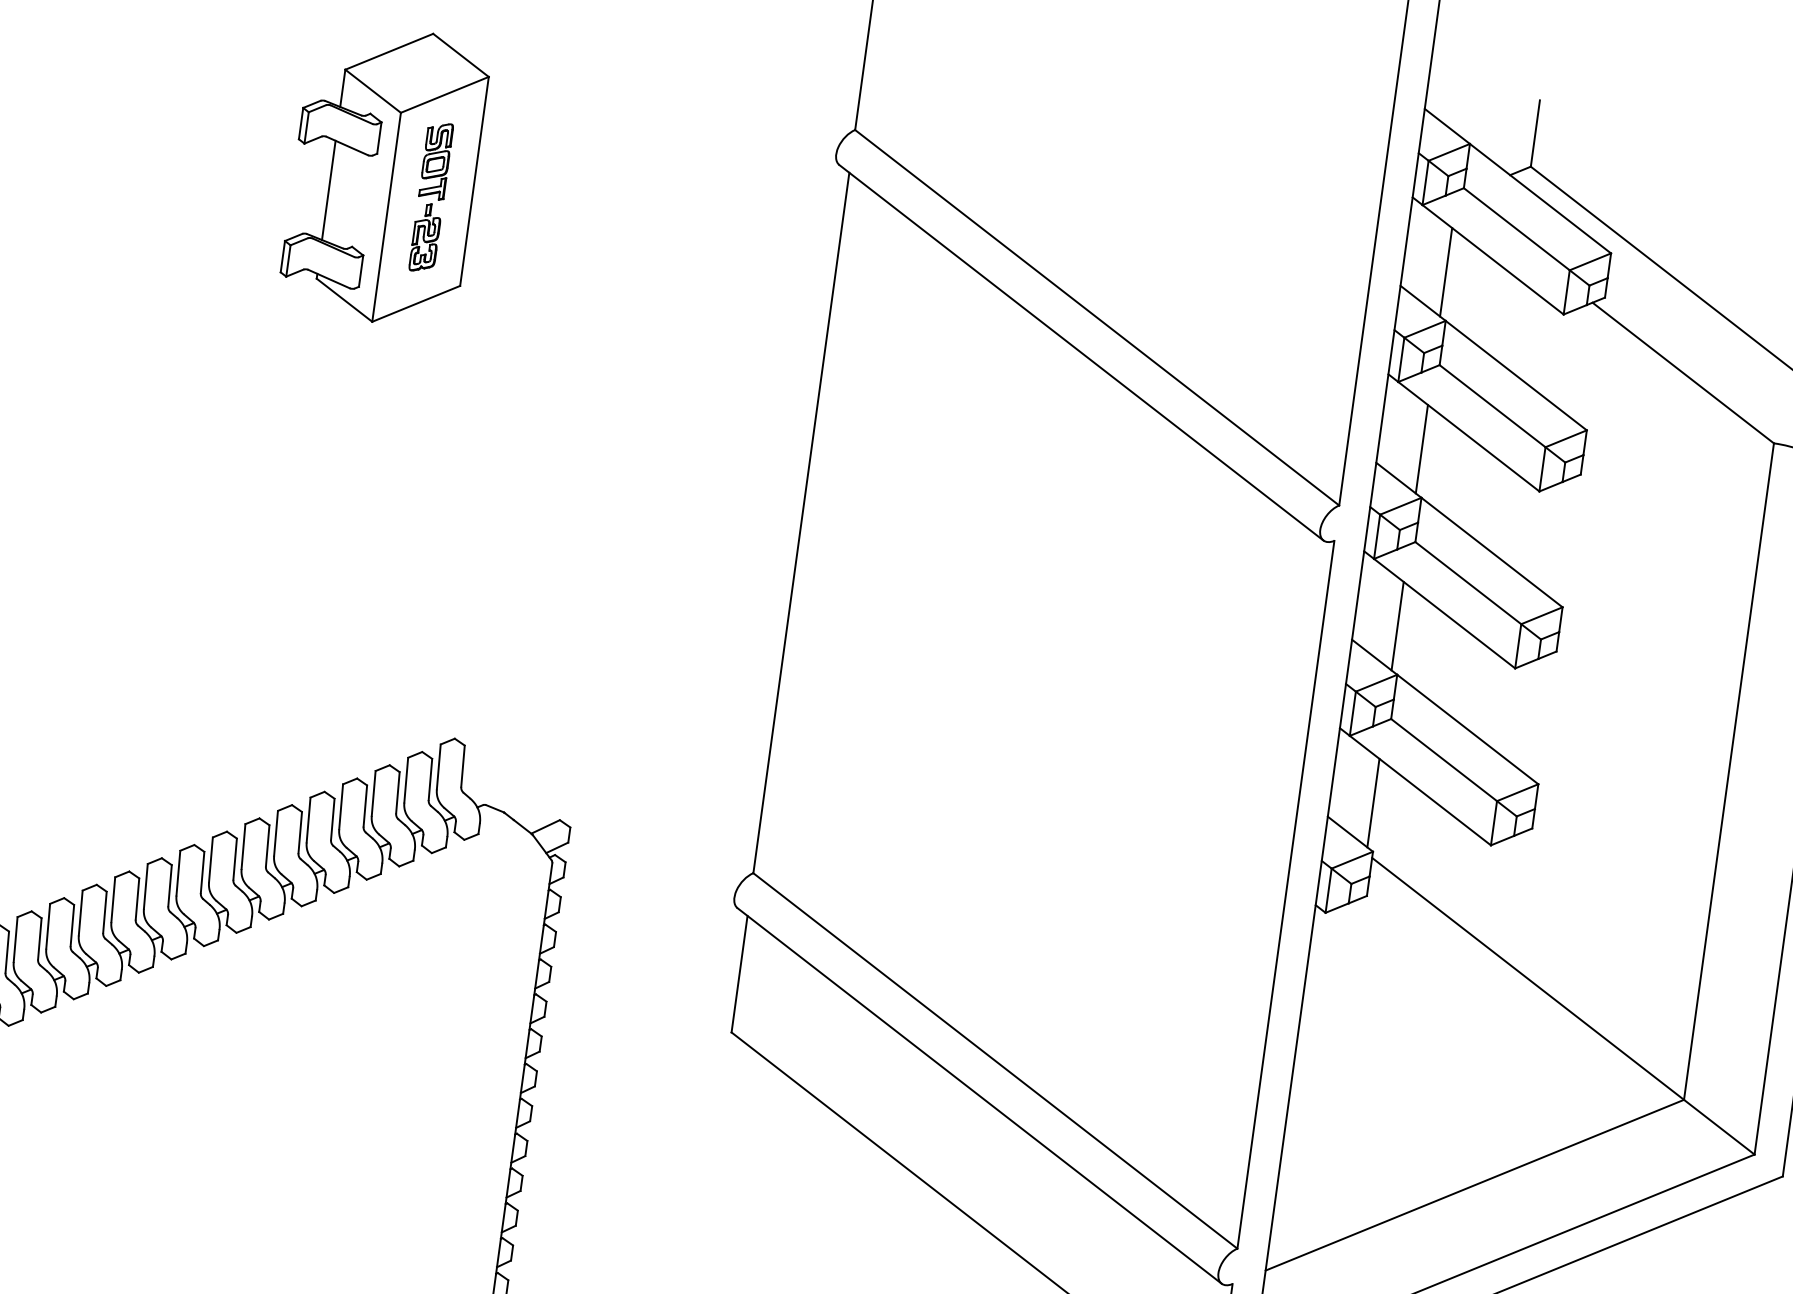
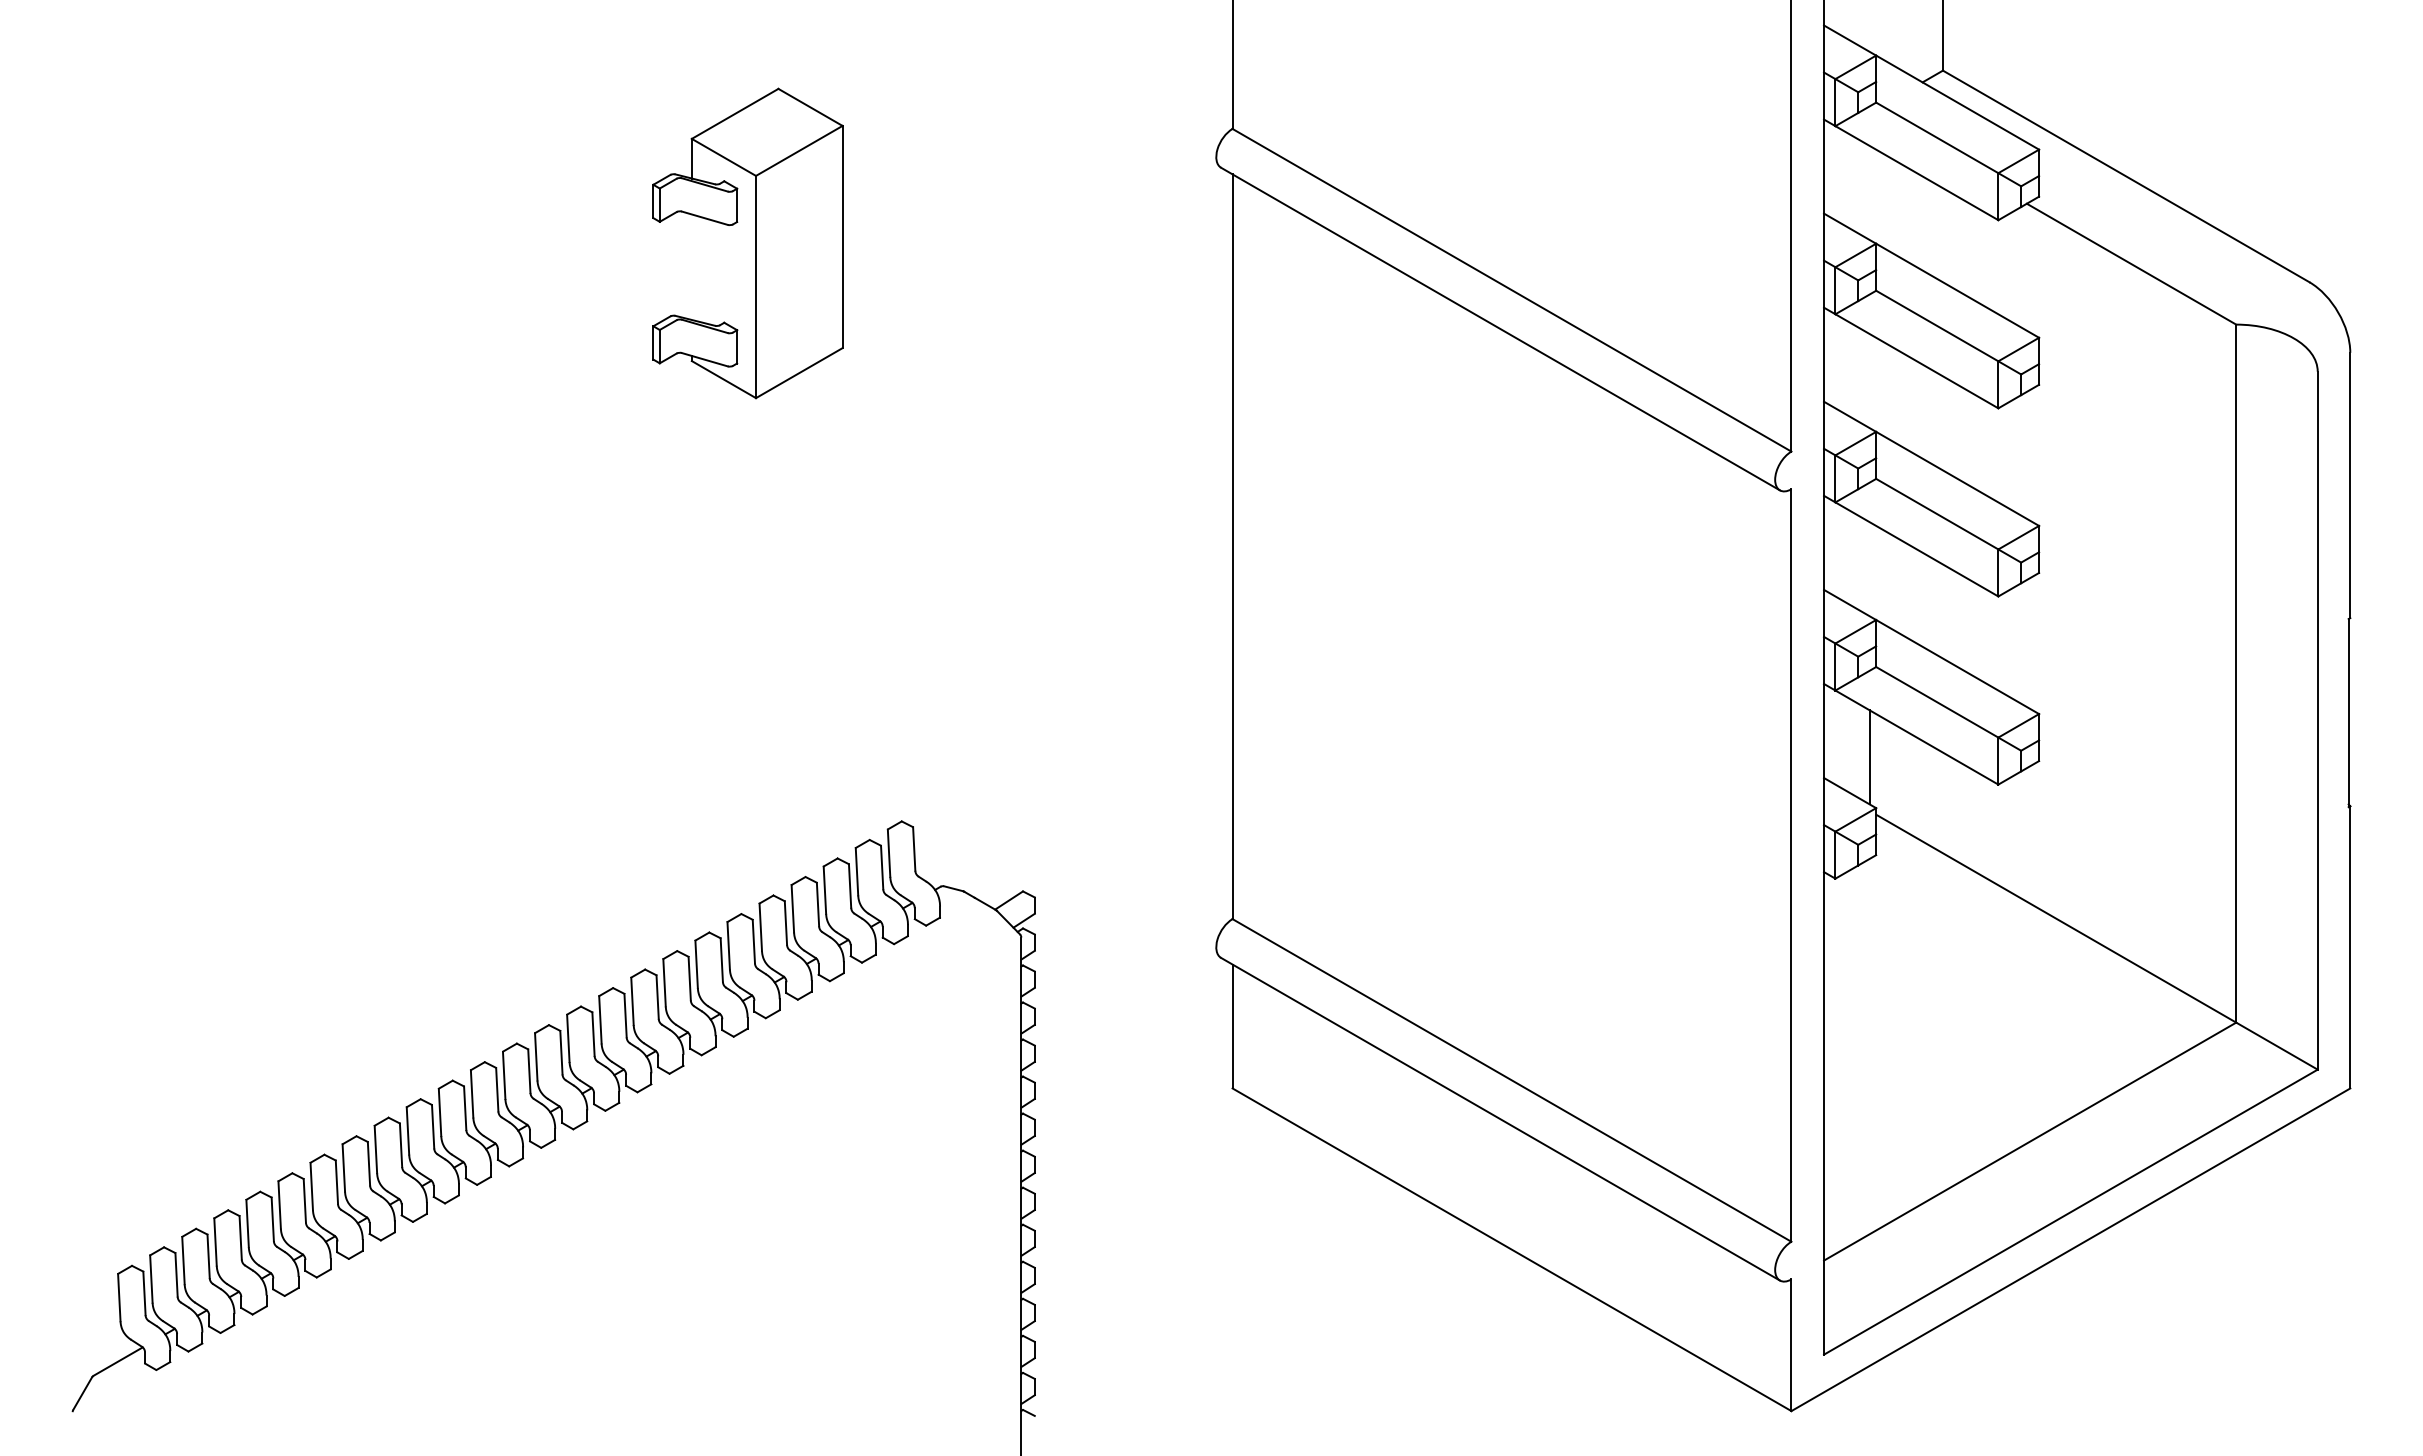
line: (328, 189) -> (691, 266), removed
part: (431, 197) -> (799, 259), removed
line: (1446, 271) -> (1869, 192), removed
line: (1421, 449) -> (1869, 381), removed
line: (1397, 626) -> (1869, 569), removed

